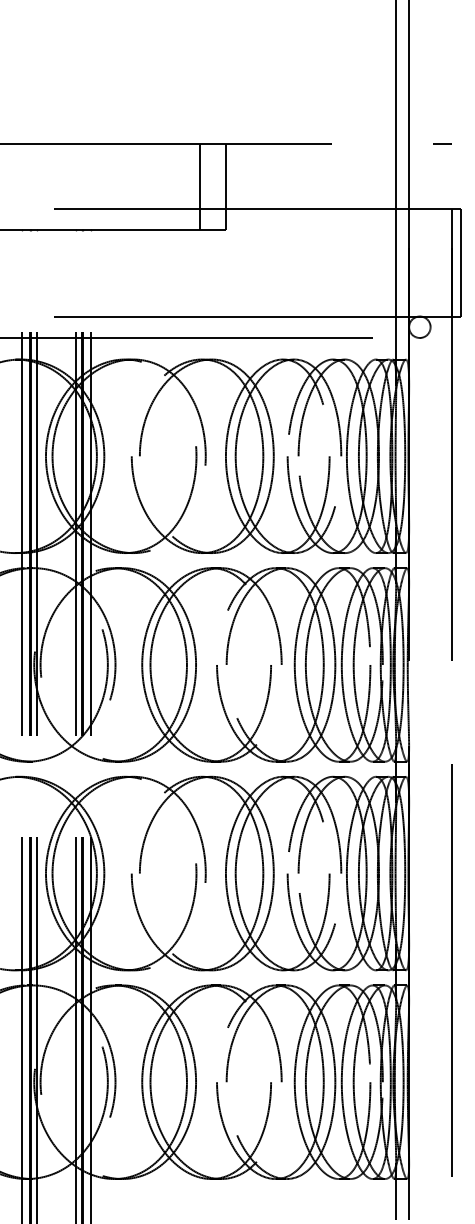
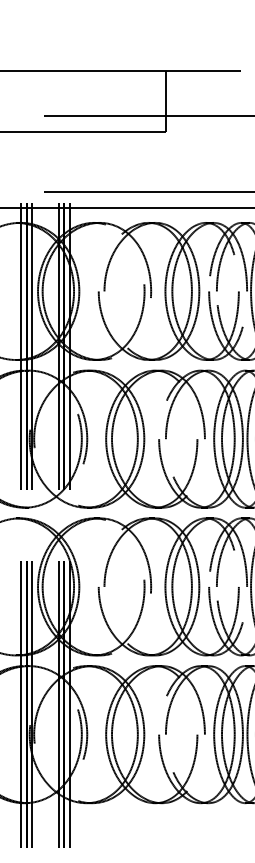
line: (199, 187) -> (146, 101), removed

